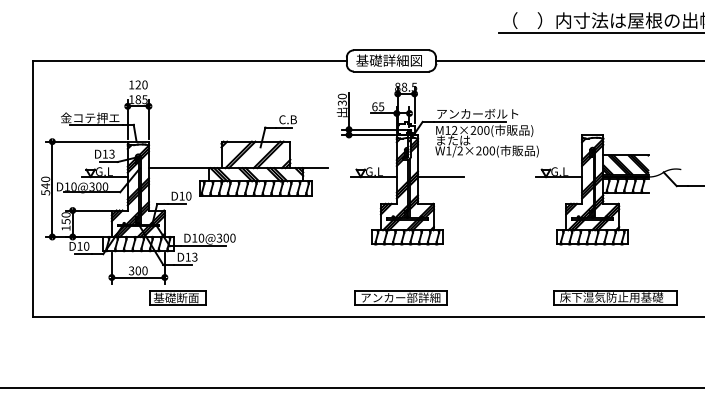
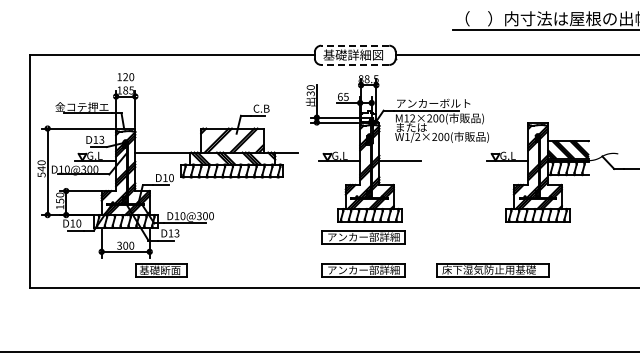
line: (390, 50) -> (354, 45), solid -> dashed
line: (390, 71) -> (354, 64), solid -> dashed
part: (400, 261) -> (363, 237), added
part: (615, 298) -> (492, 270), moved

